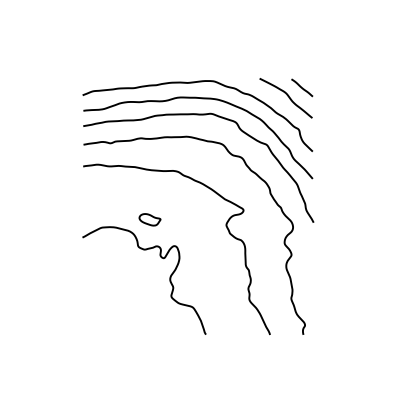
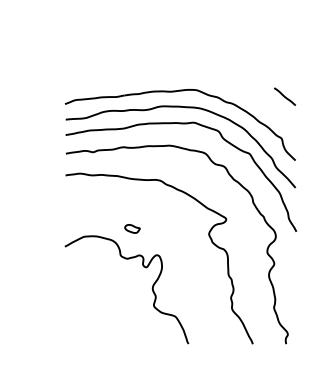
curve: (287, 96) -> (270, 105), removed
part: (149, 219) -> (132, 228), size x0.7

